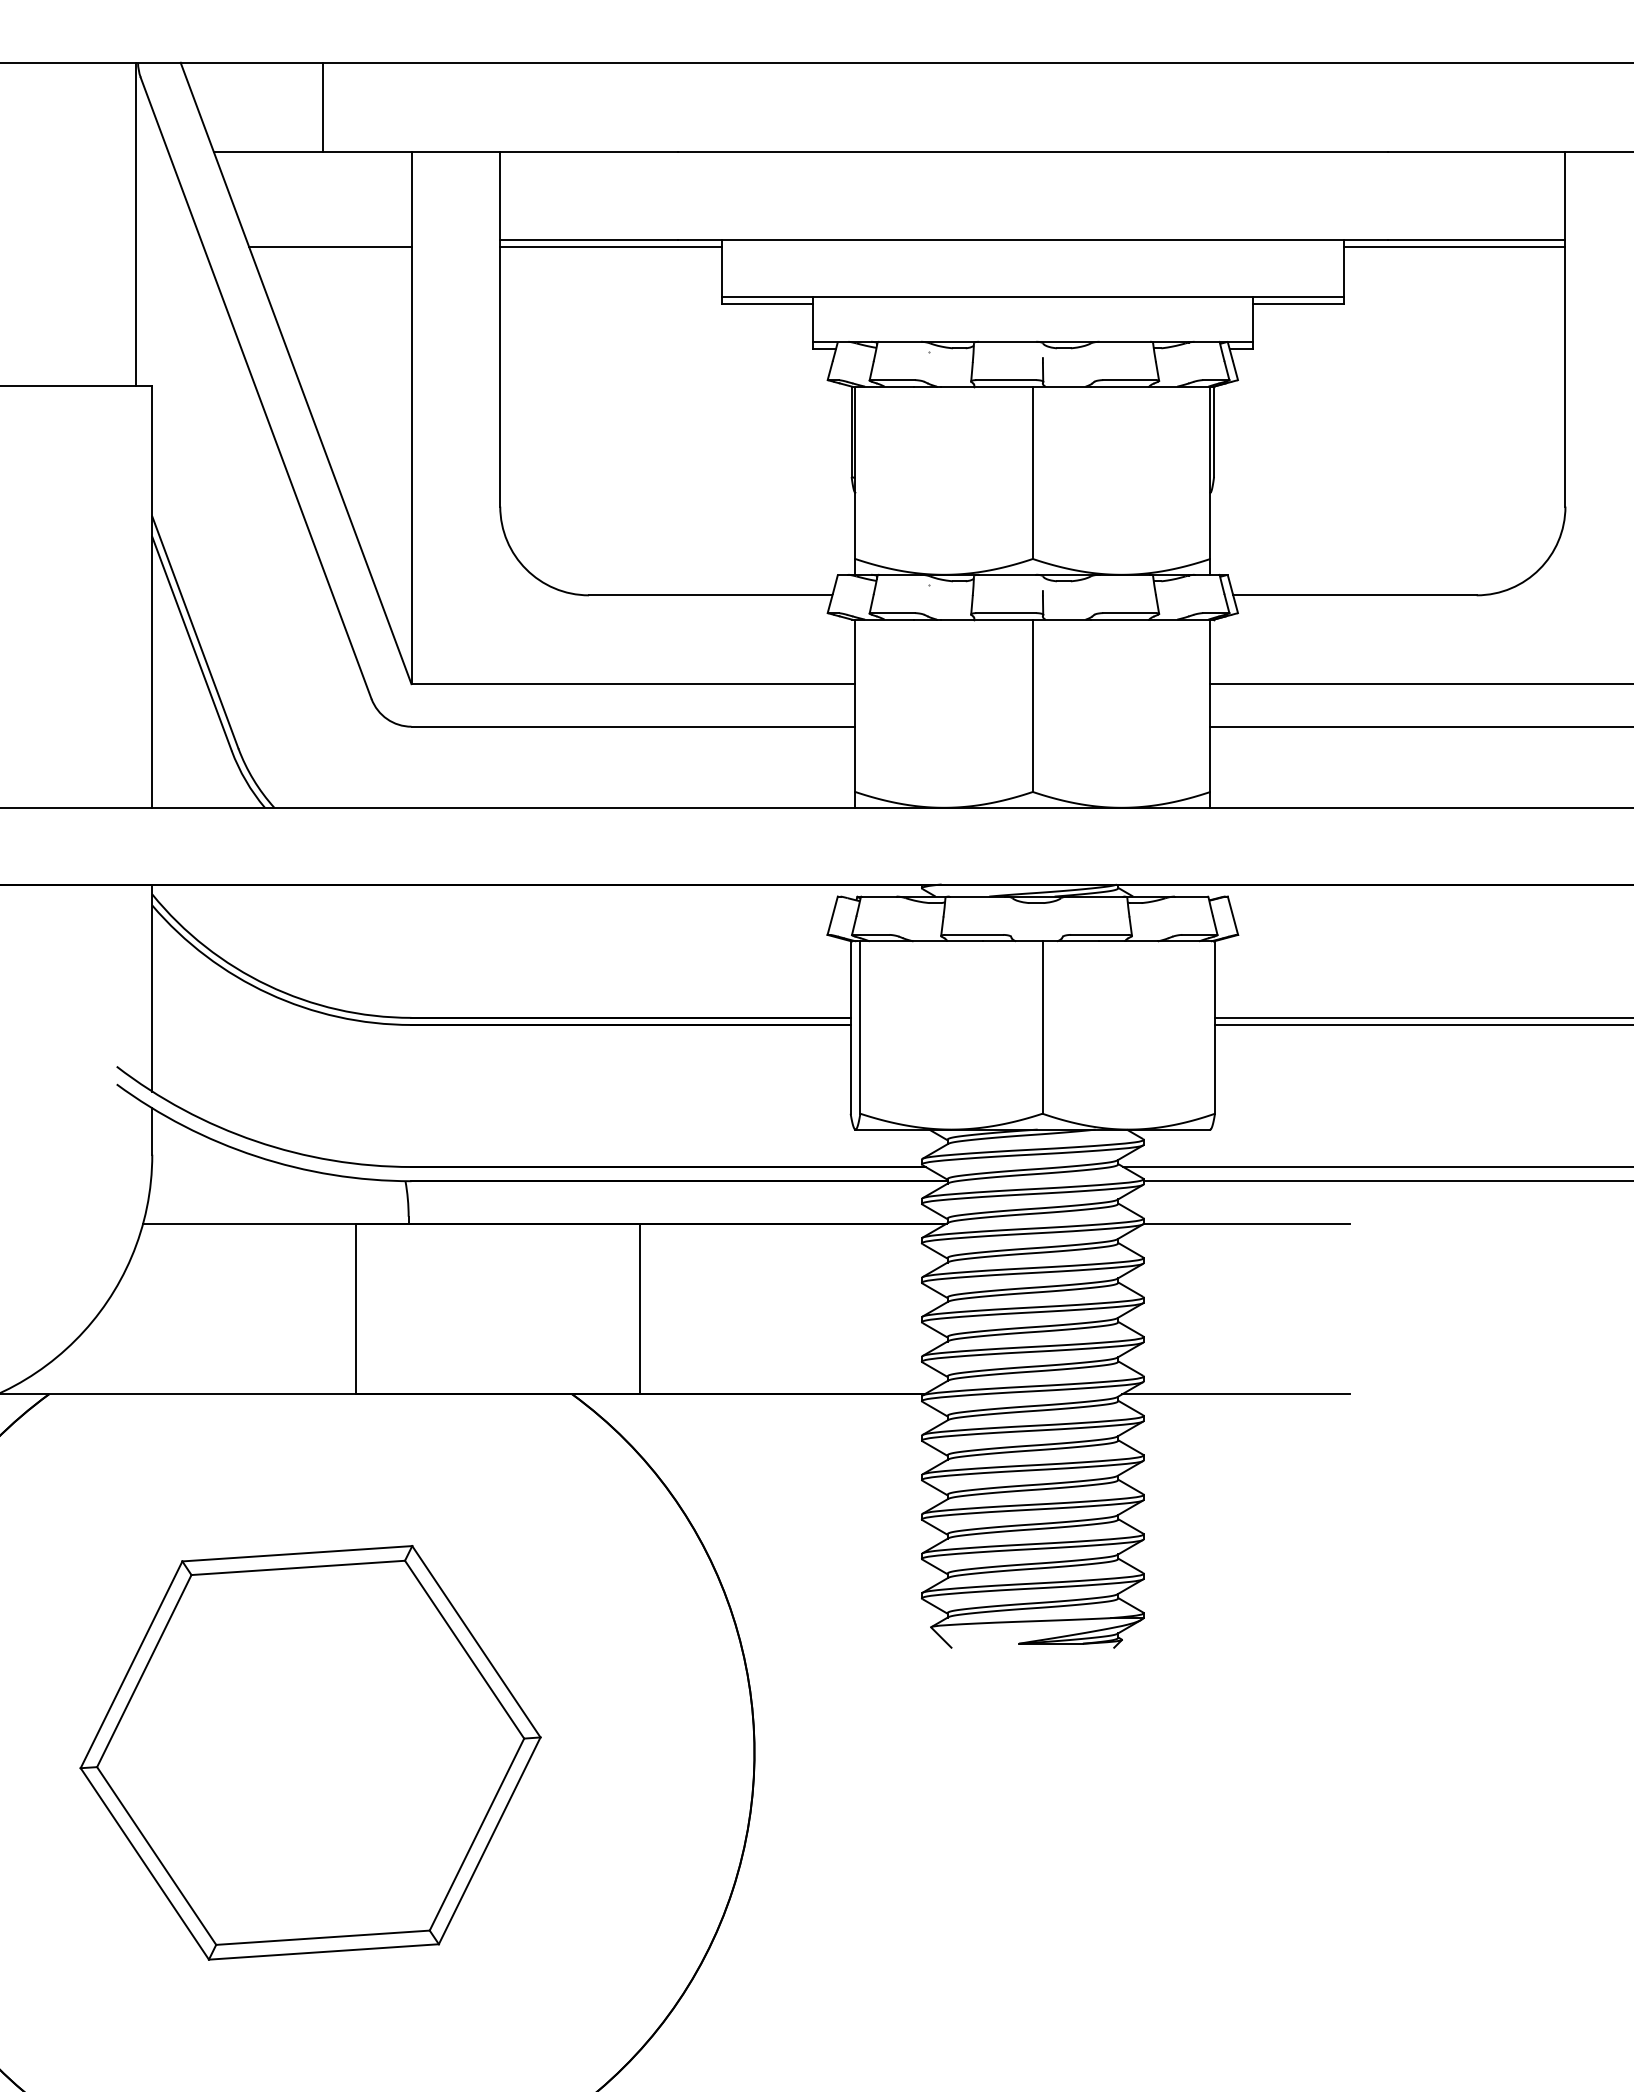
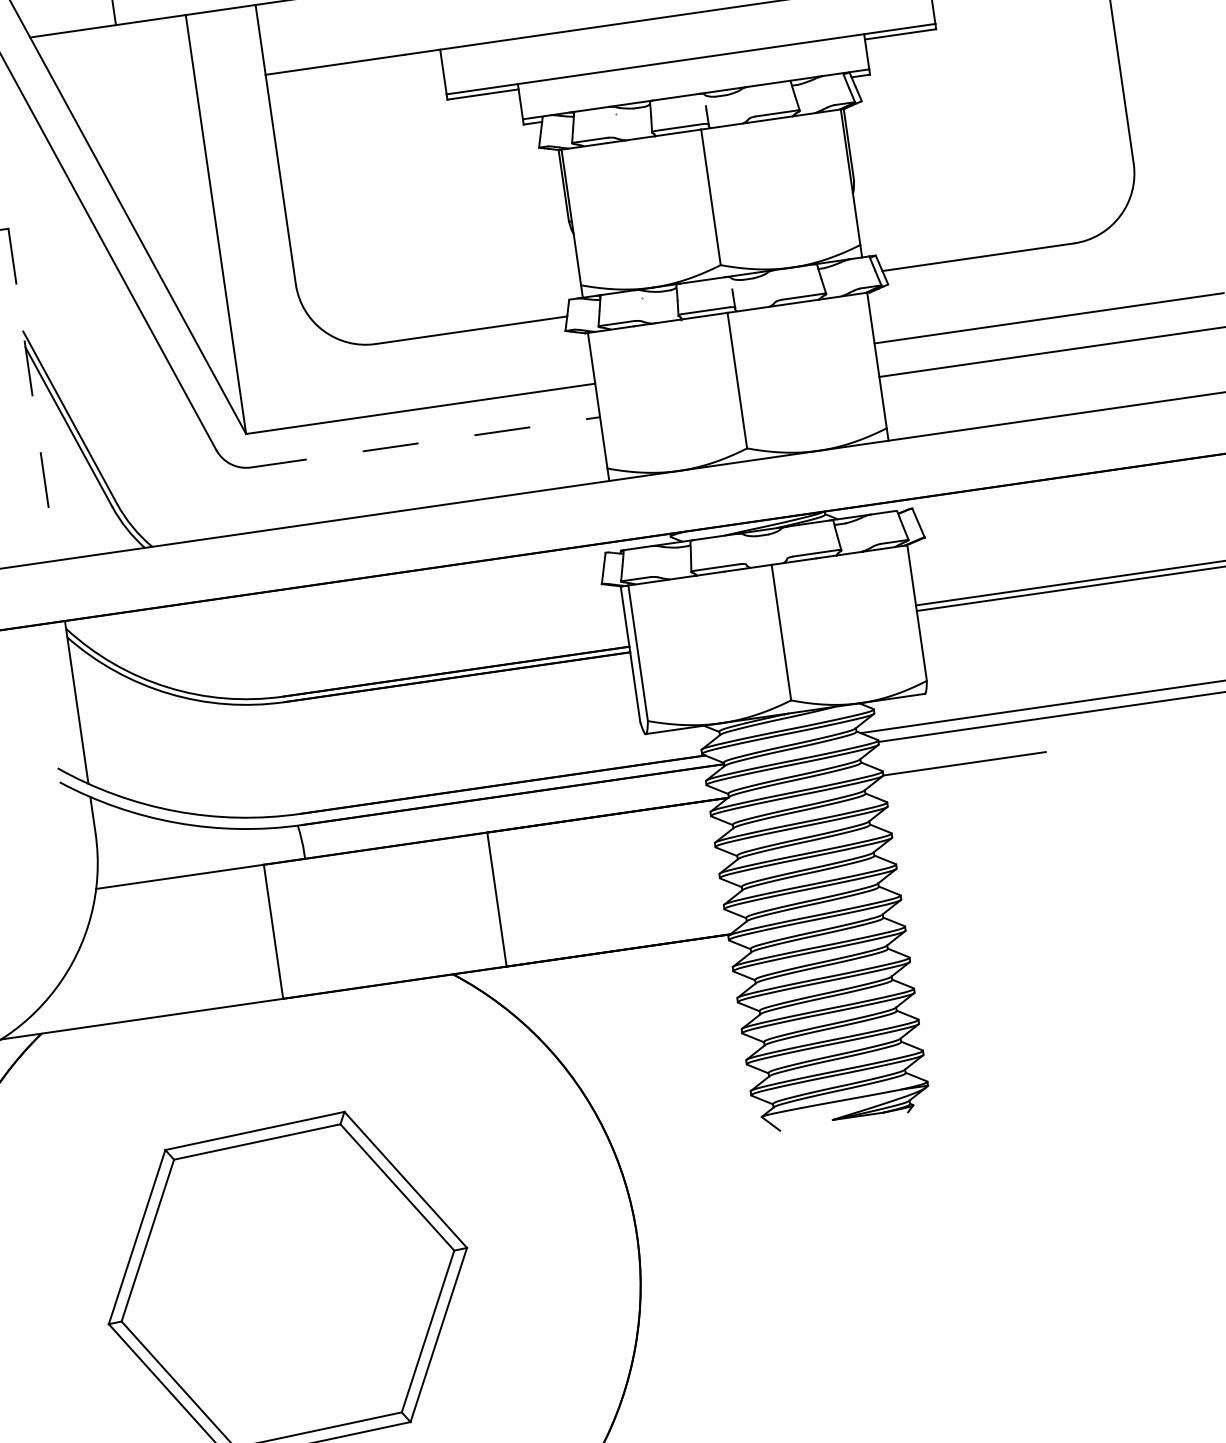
line: (330, 247) -> (132, 99), removed
line: (611, 247) -> (353, 67), removed
line: (152, 596) -> (32, 394), solid -> dashed
line: (633, 726) -> (425, 442), solid -> dashed
line: (1236, 1394) -> (975, 899), removed

